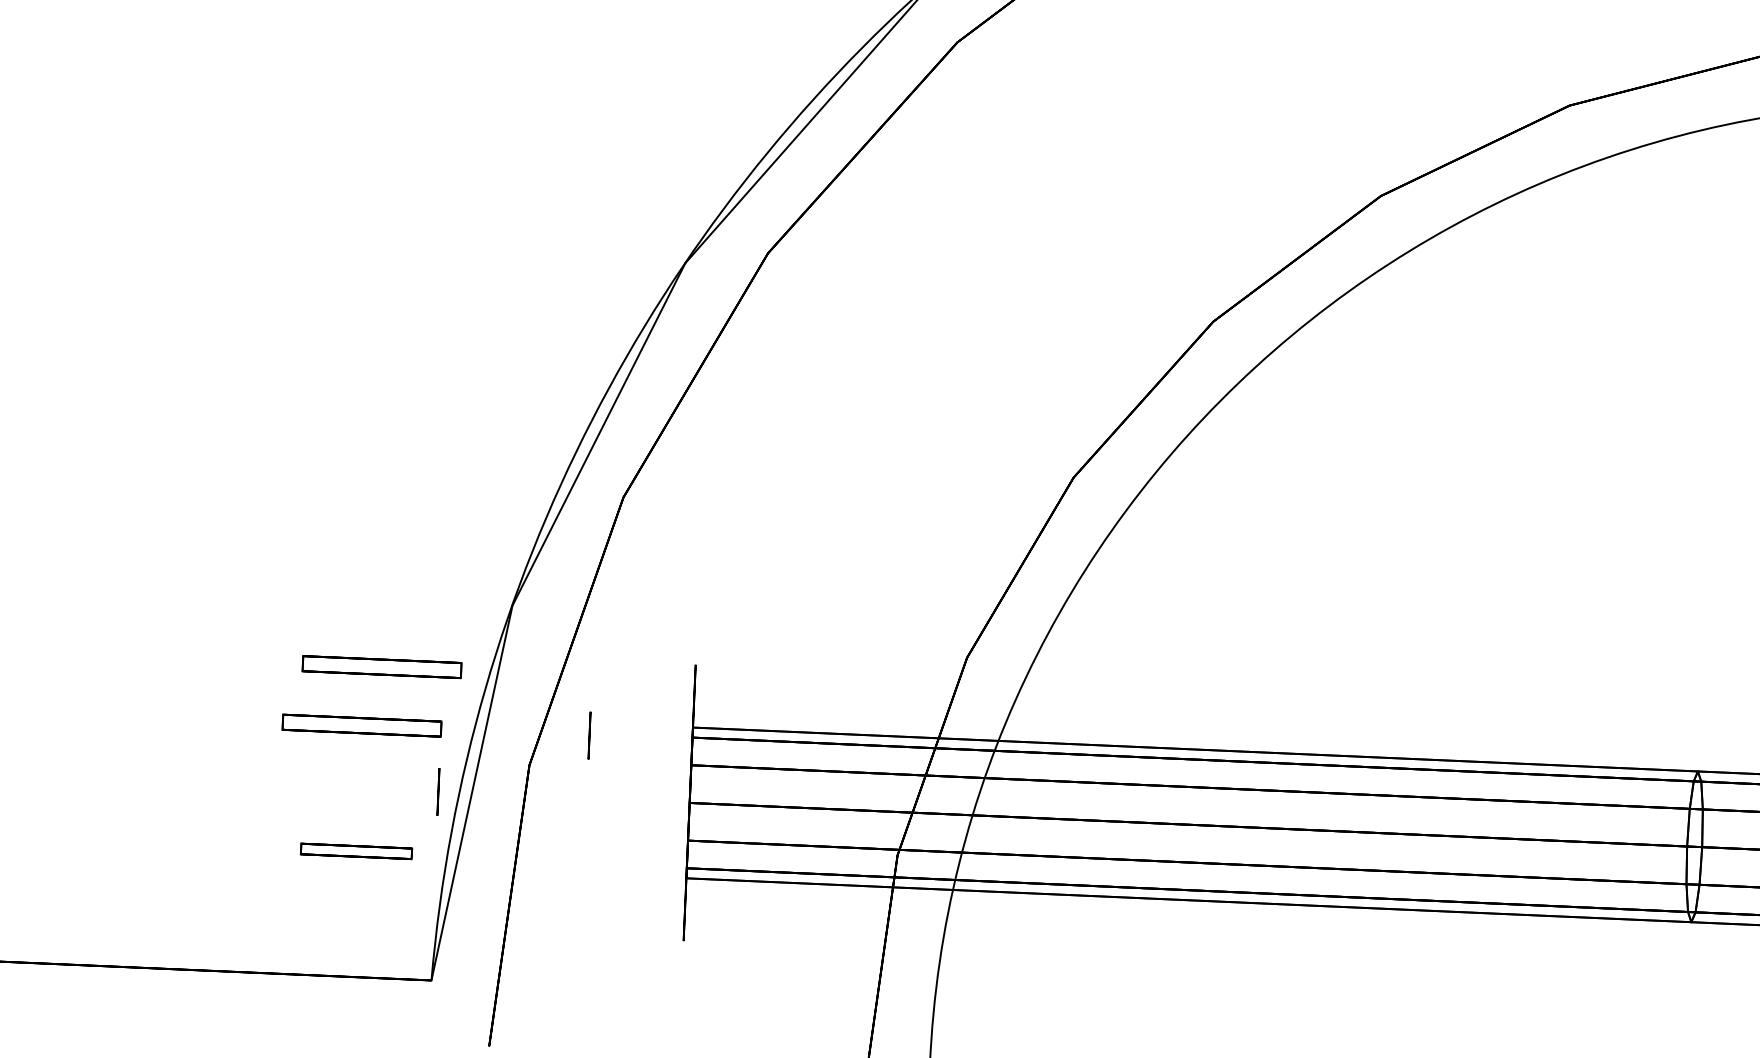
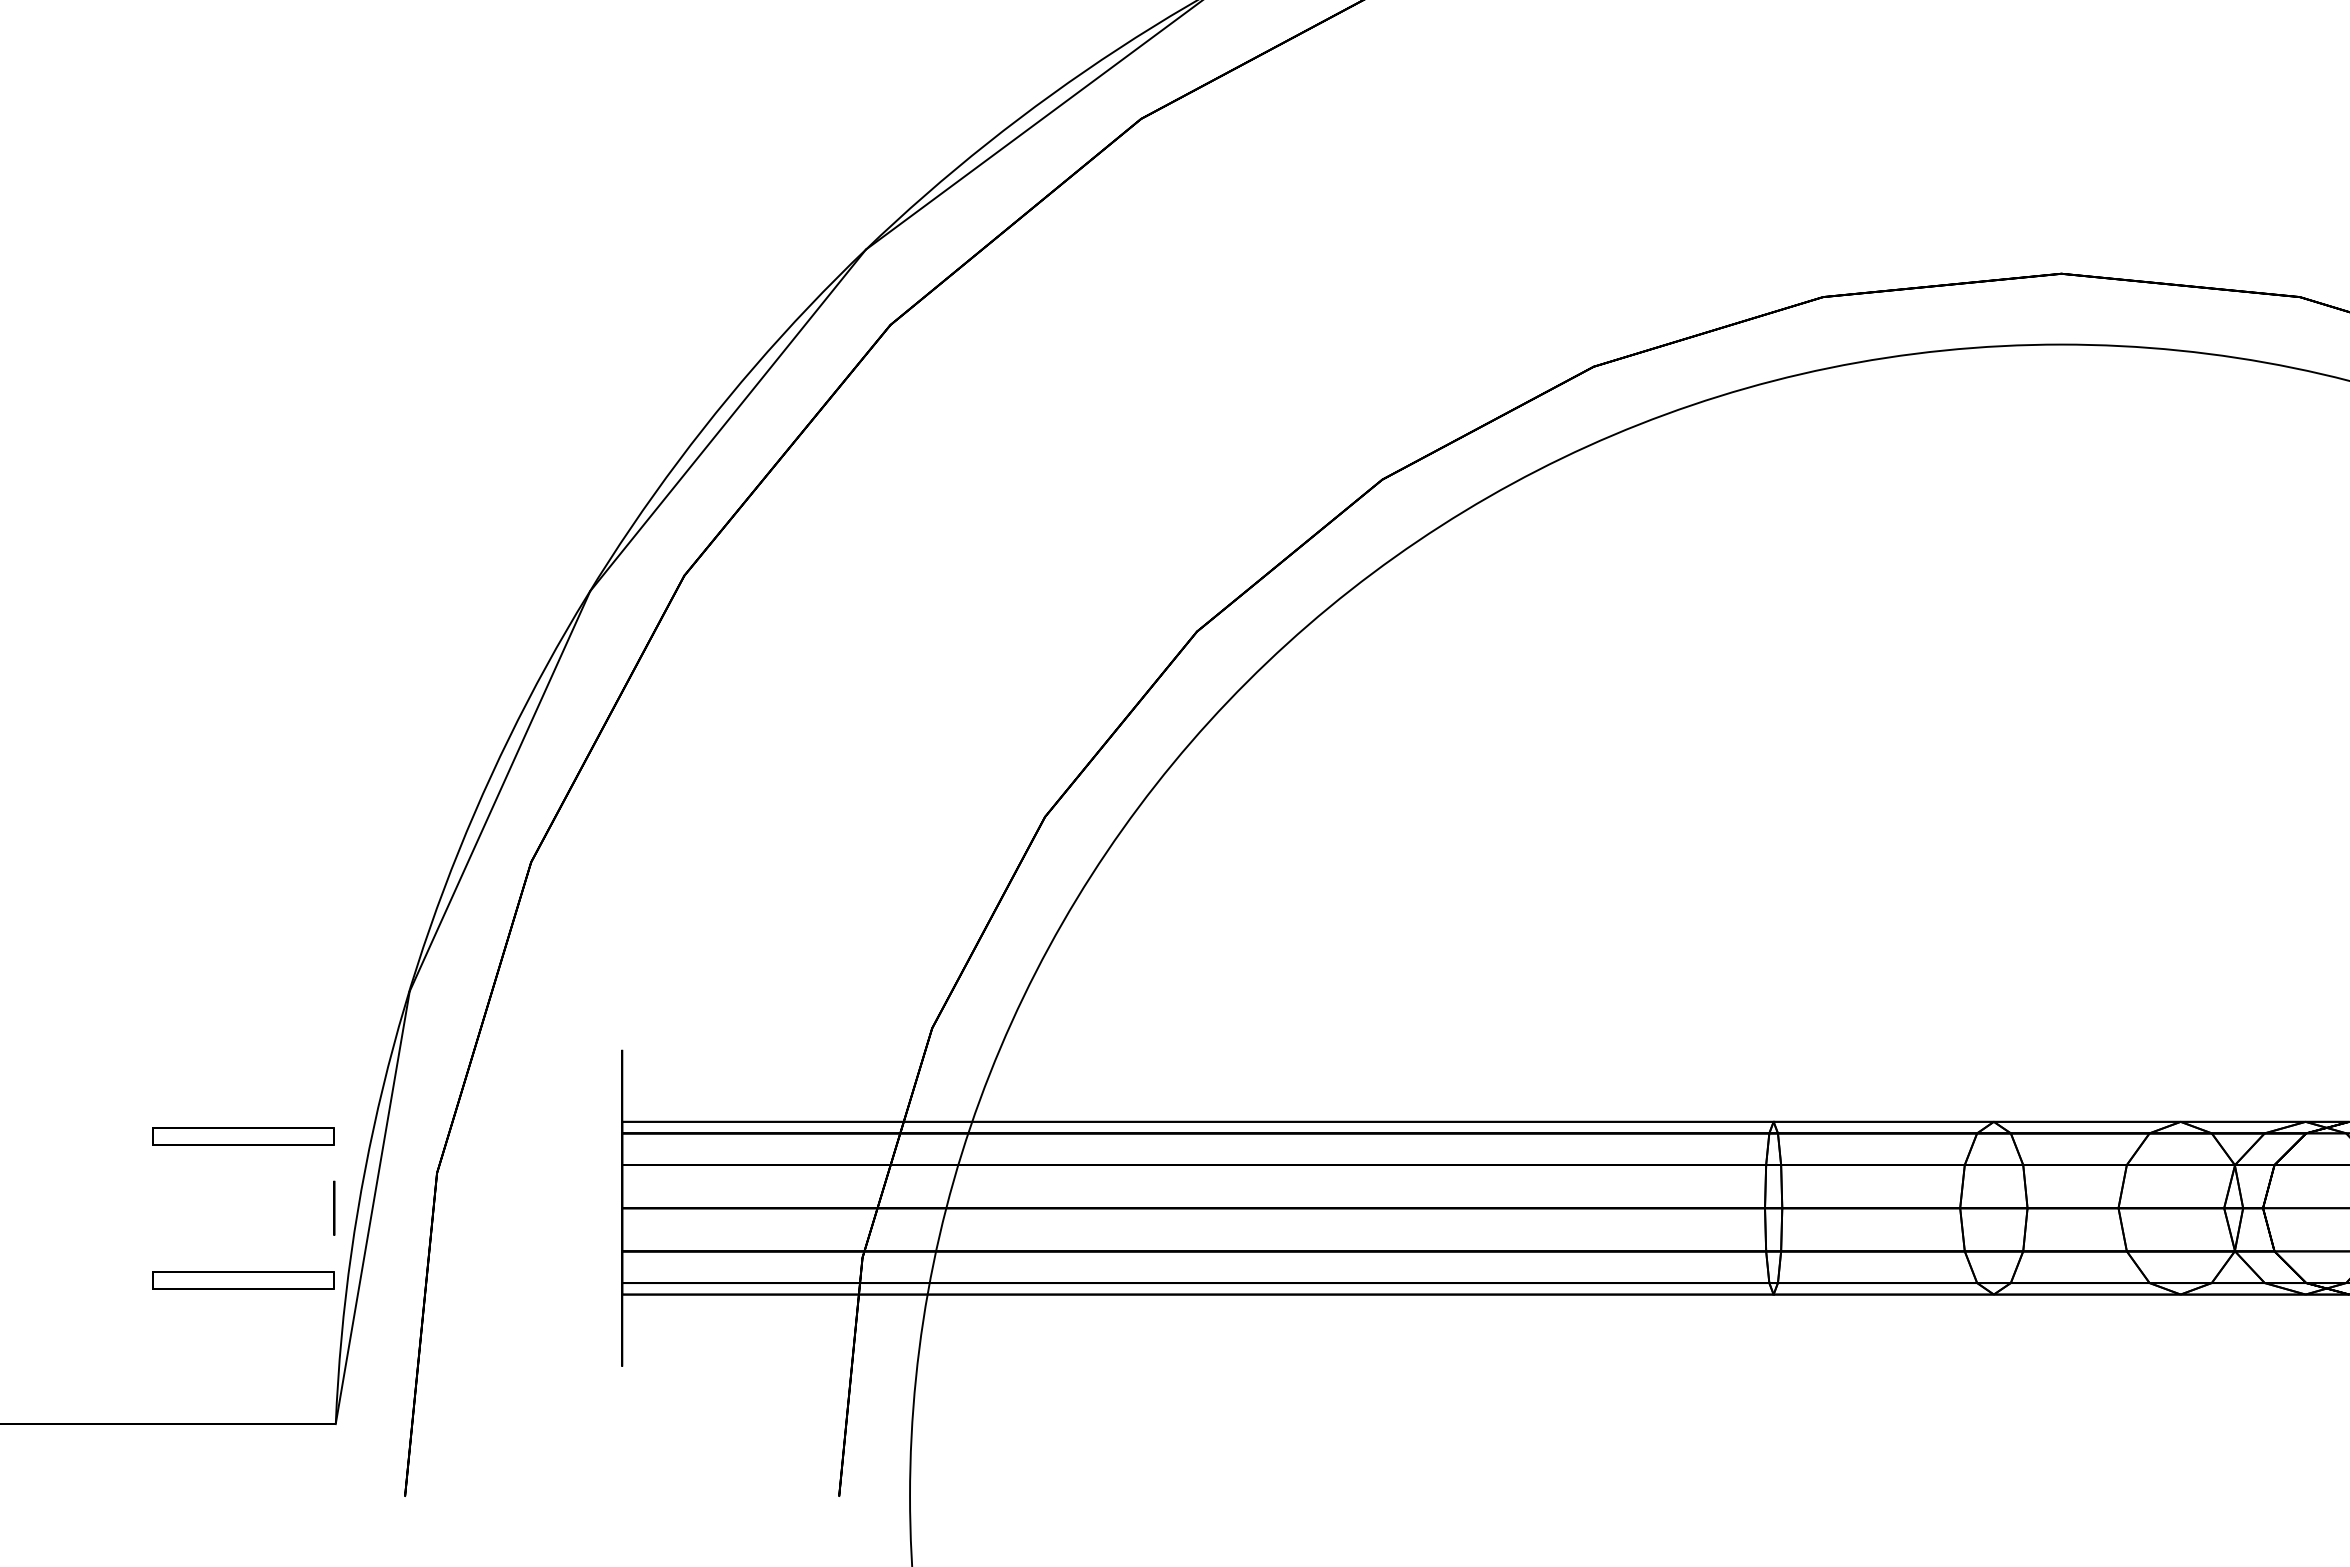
part: (381, 667) -> (263, 1068), removed
circle: (589, 735) -> (504, 1135), removed
part: (356, 851) -> (243, 1280), size x1.43

